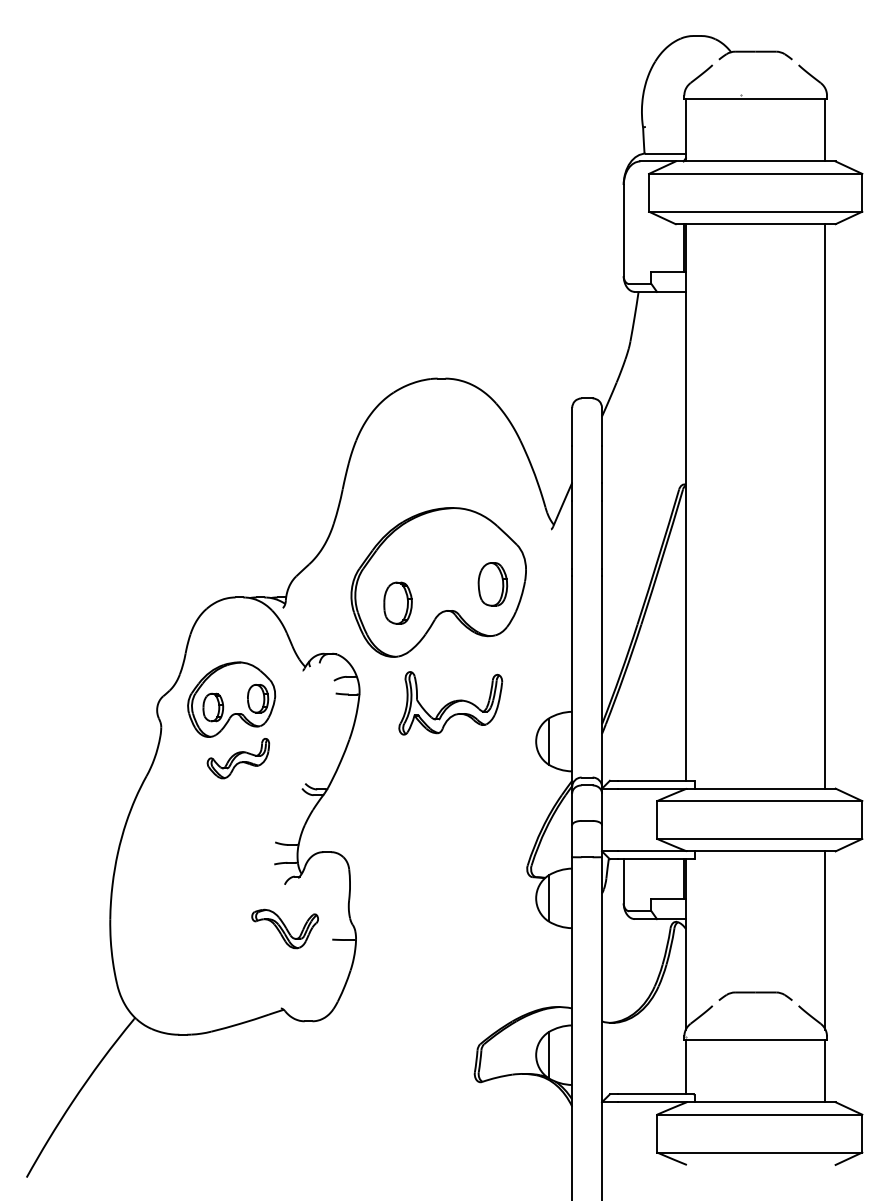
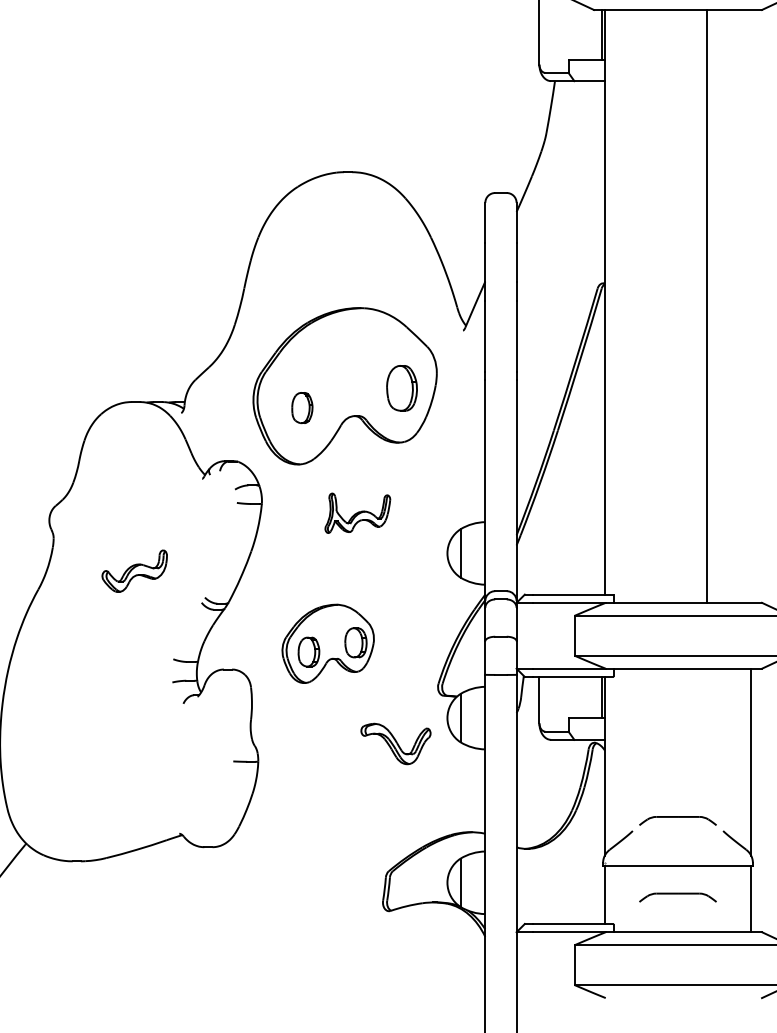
line: (825, 506) -> (707, 306), moved
part: (397, 602) -> (301, 407), size x0.7
part: (231, 699) -> (328, 643), moved
part: (450, 703) -> (357, 513), size x0.6
part: (284, 928) -> (395, 743), moved
part: (755, 1068) -> (677, 896), added

